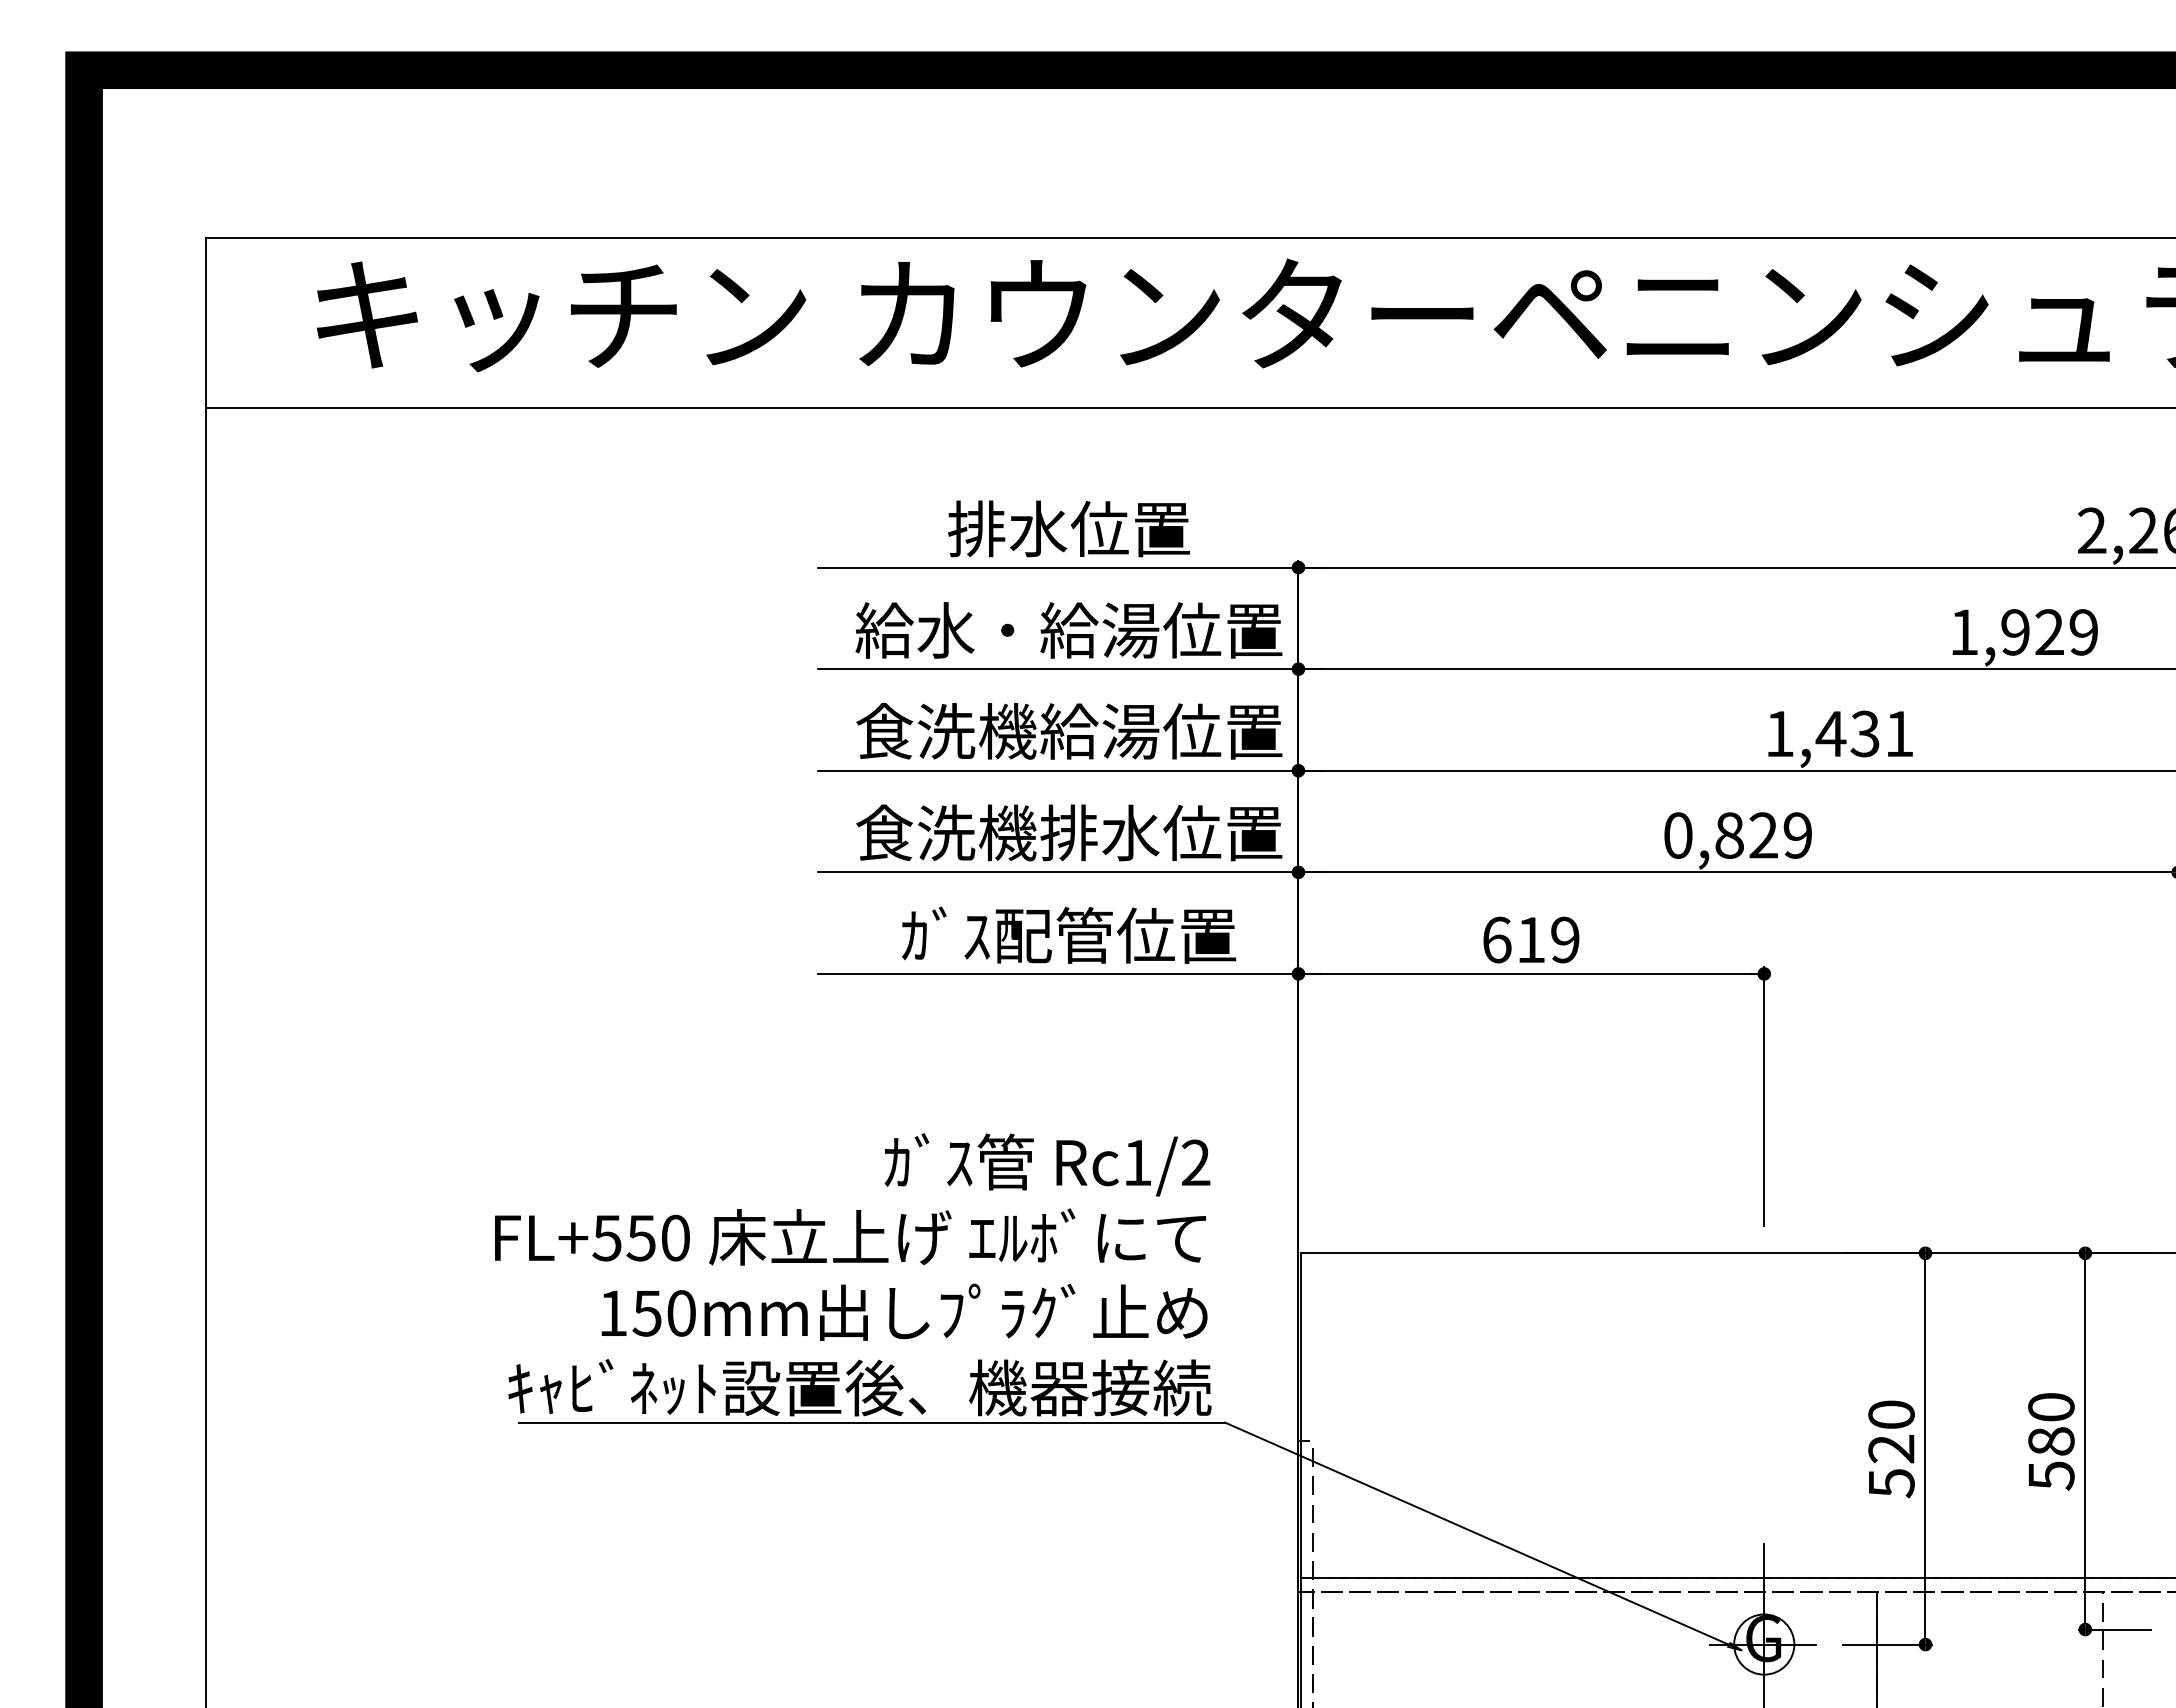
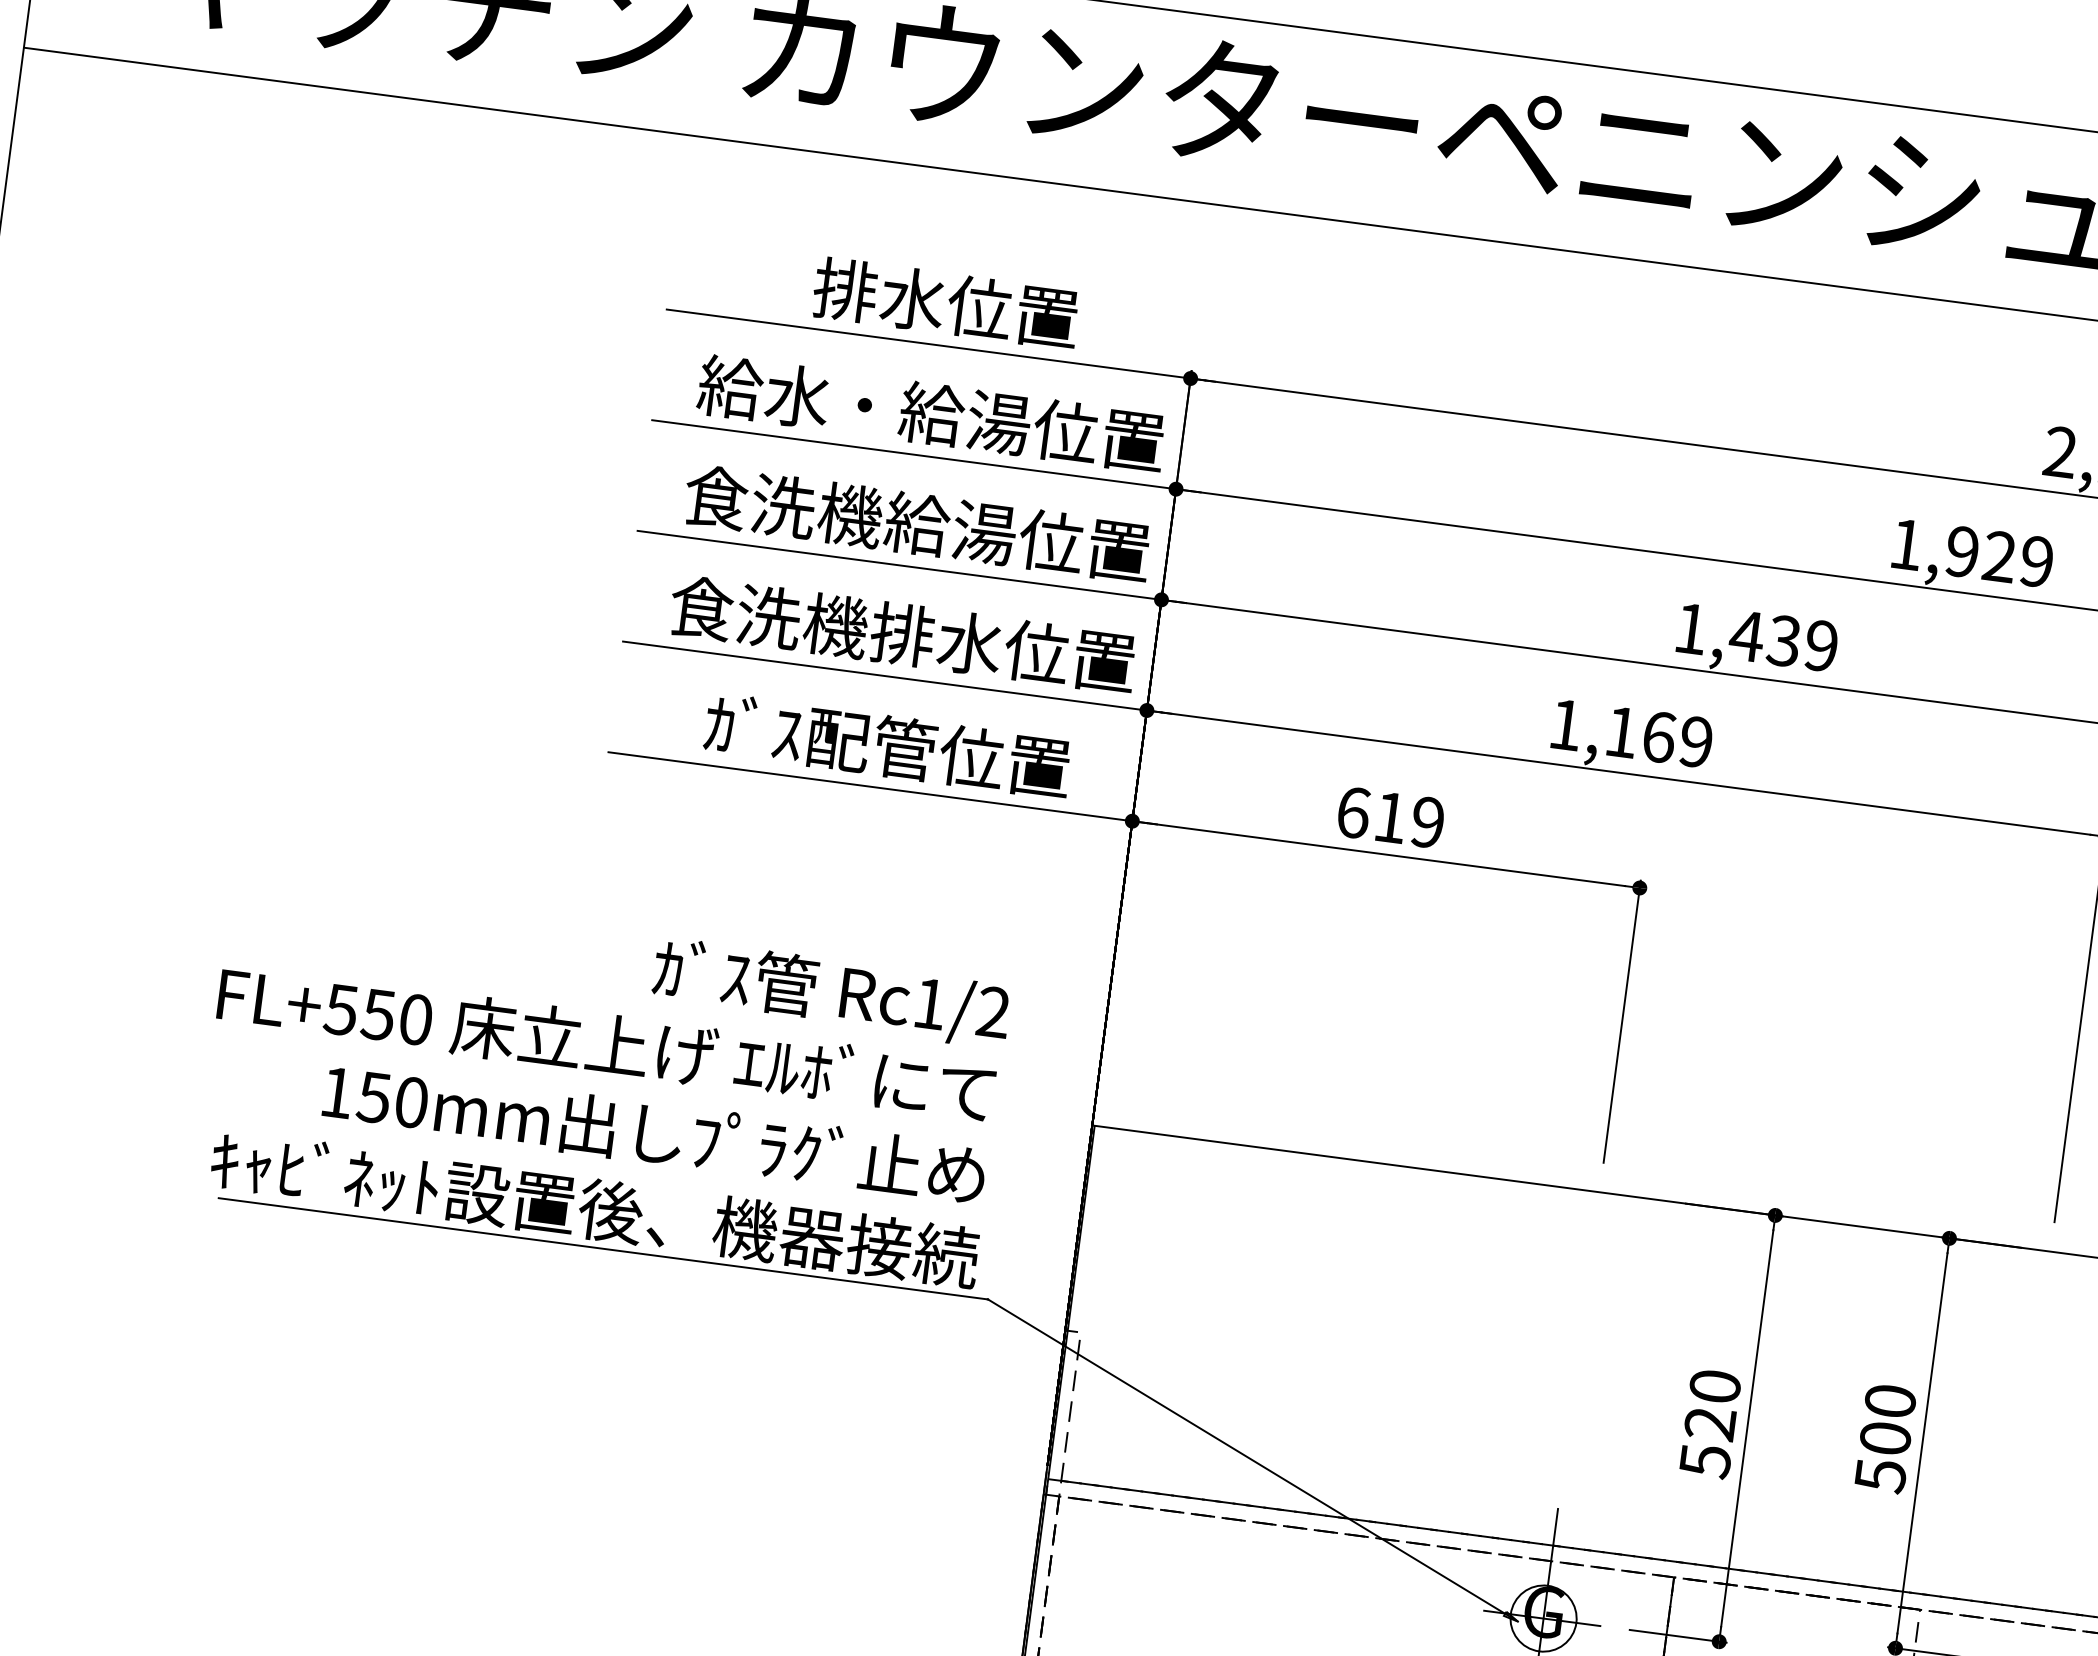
text: (1899, 733) -> (1821, 645), 1,431 -> 1,439
text: (1721, 835) -> (1613, 731), 0,829 -> 1,169
text: (2051, 1441) -> (1885, 1438), 580 -> 500

